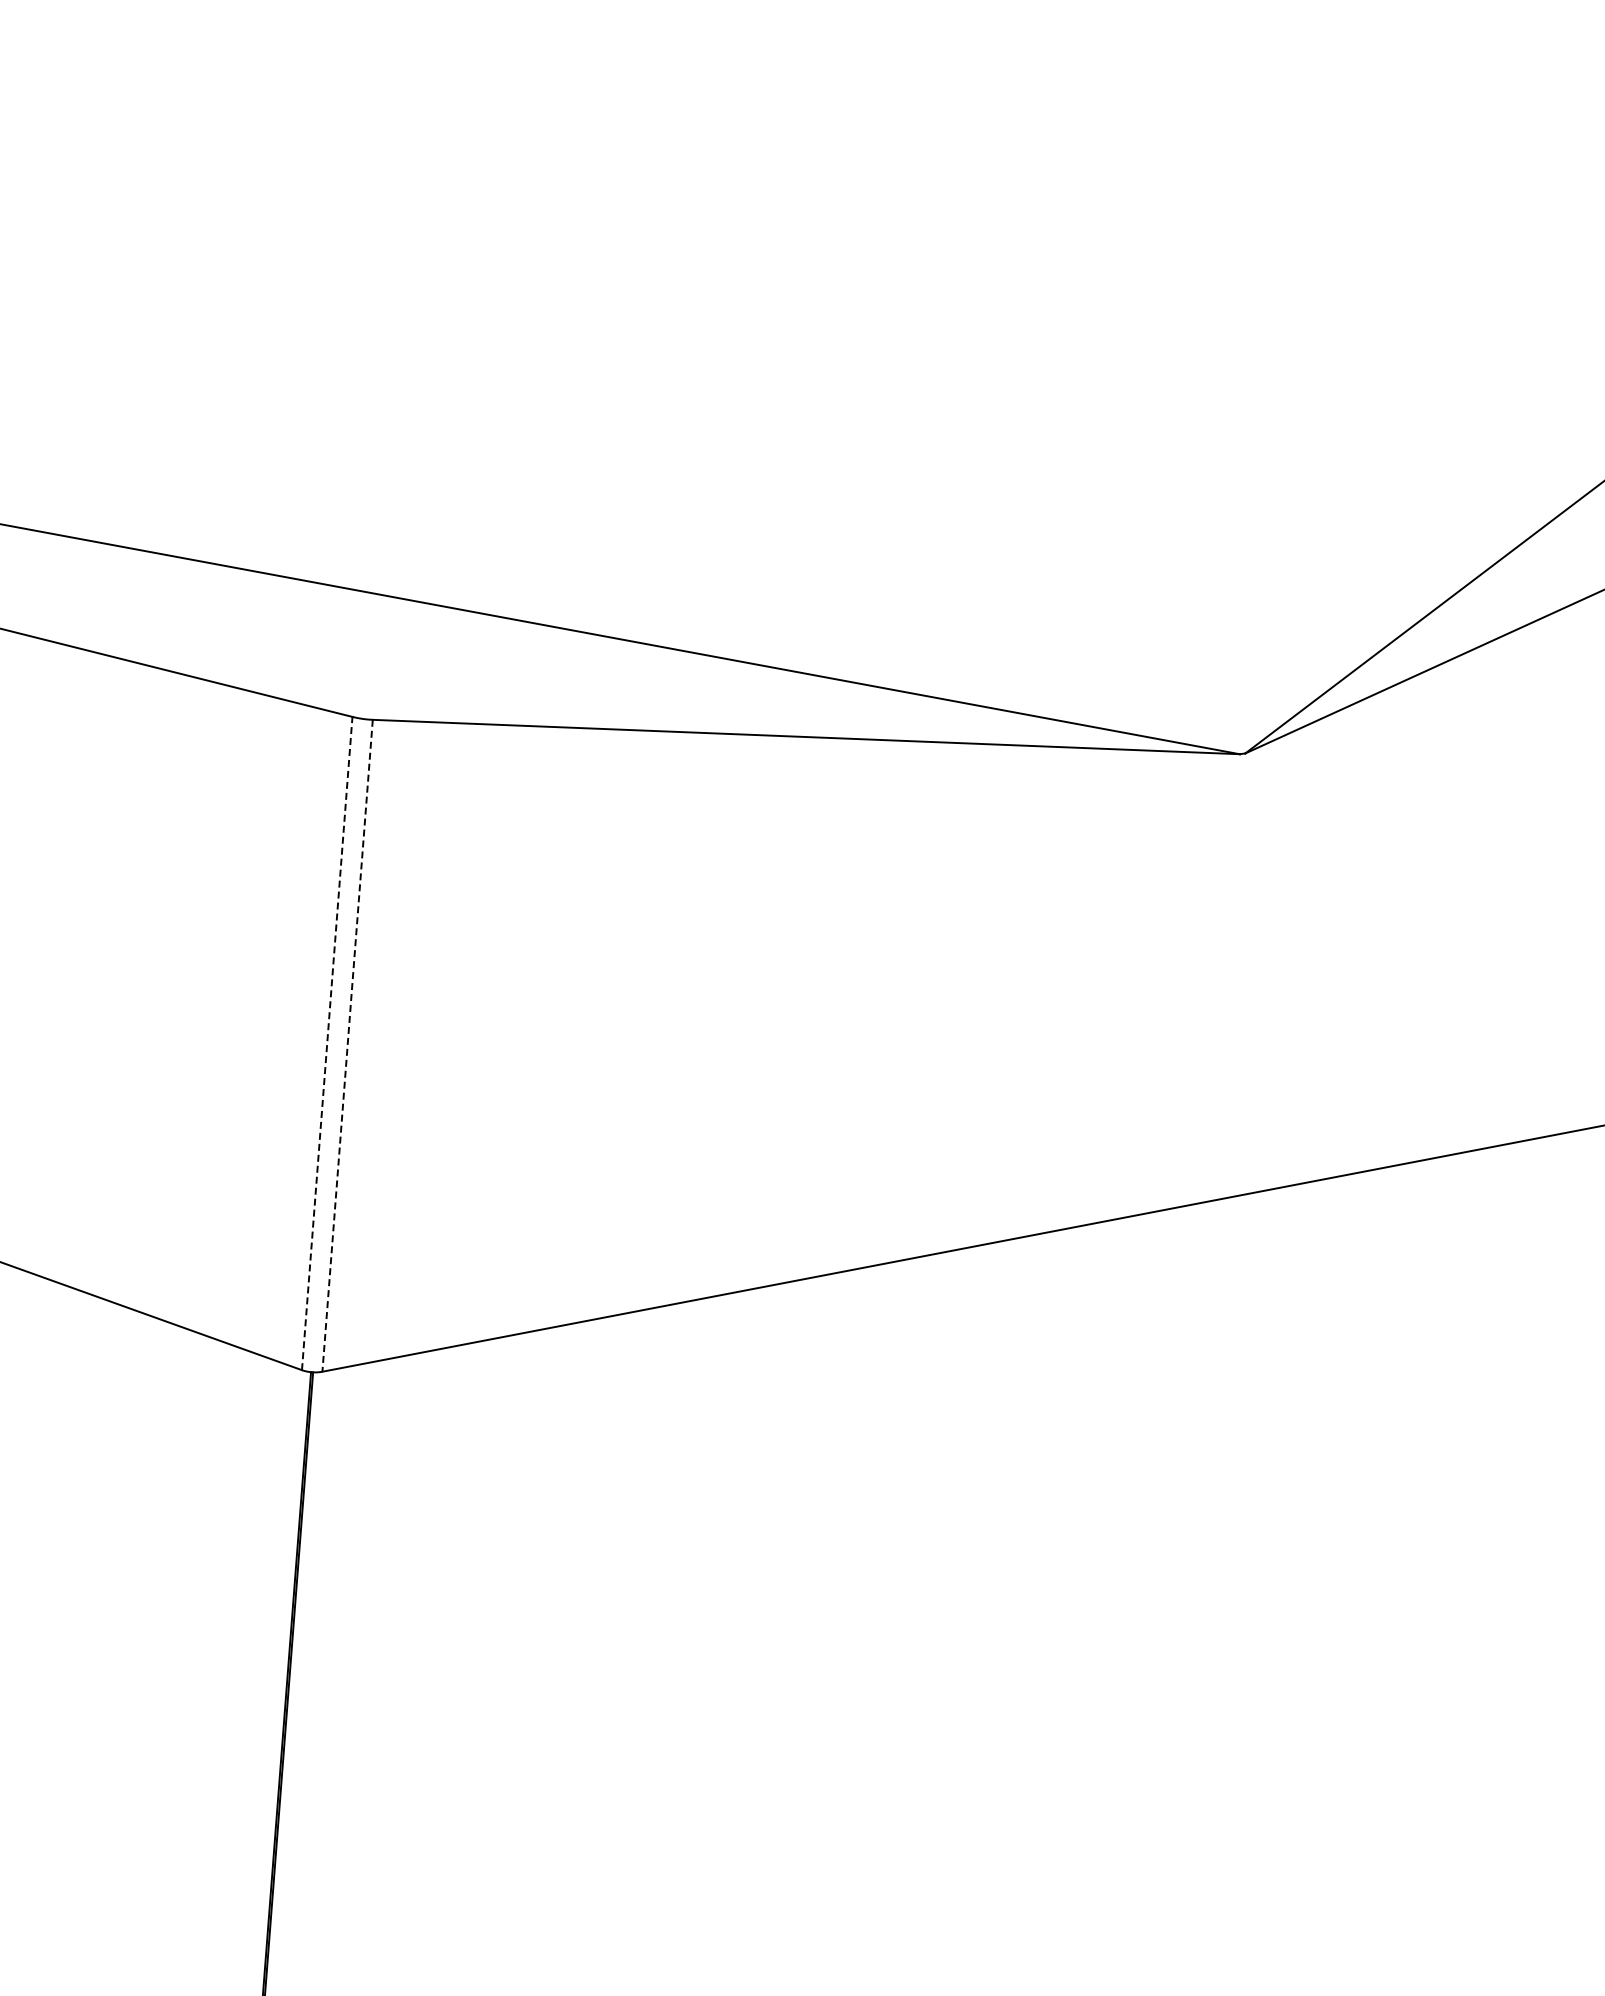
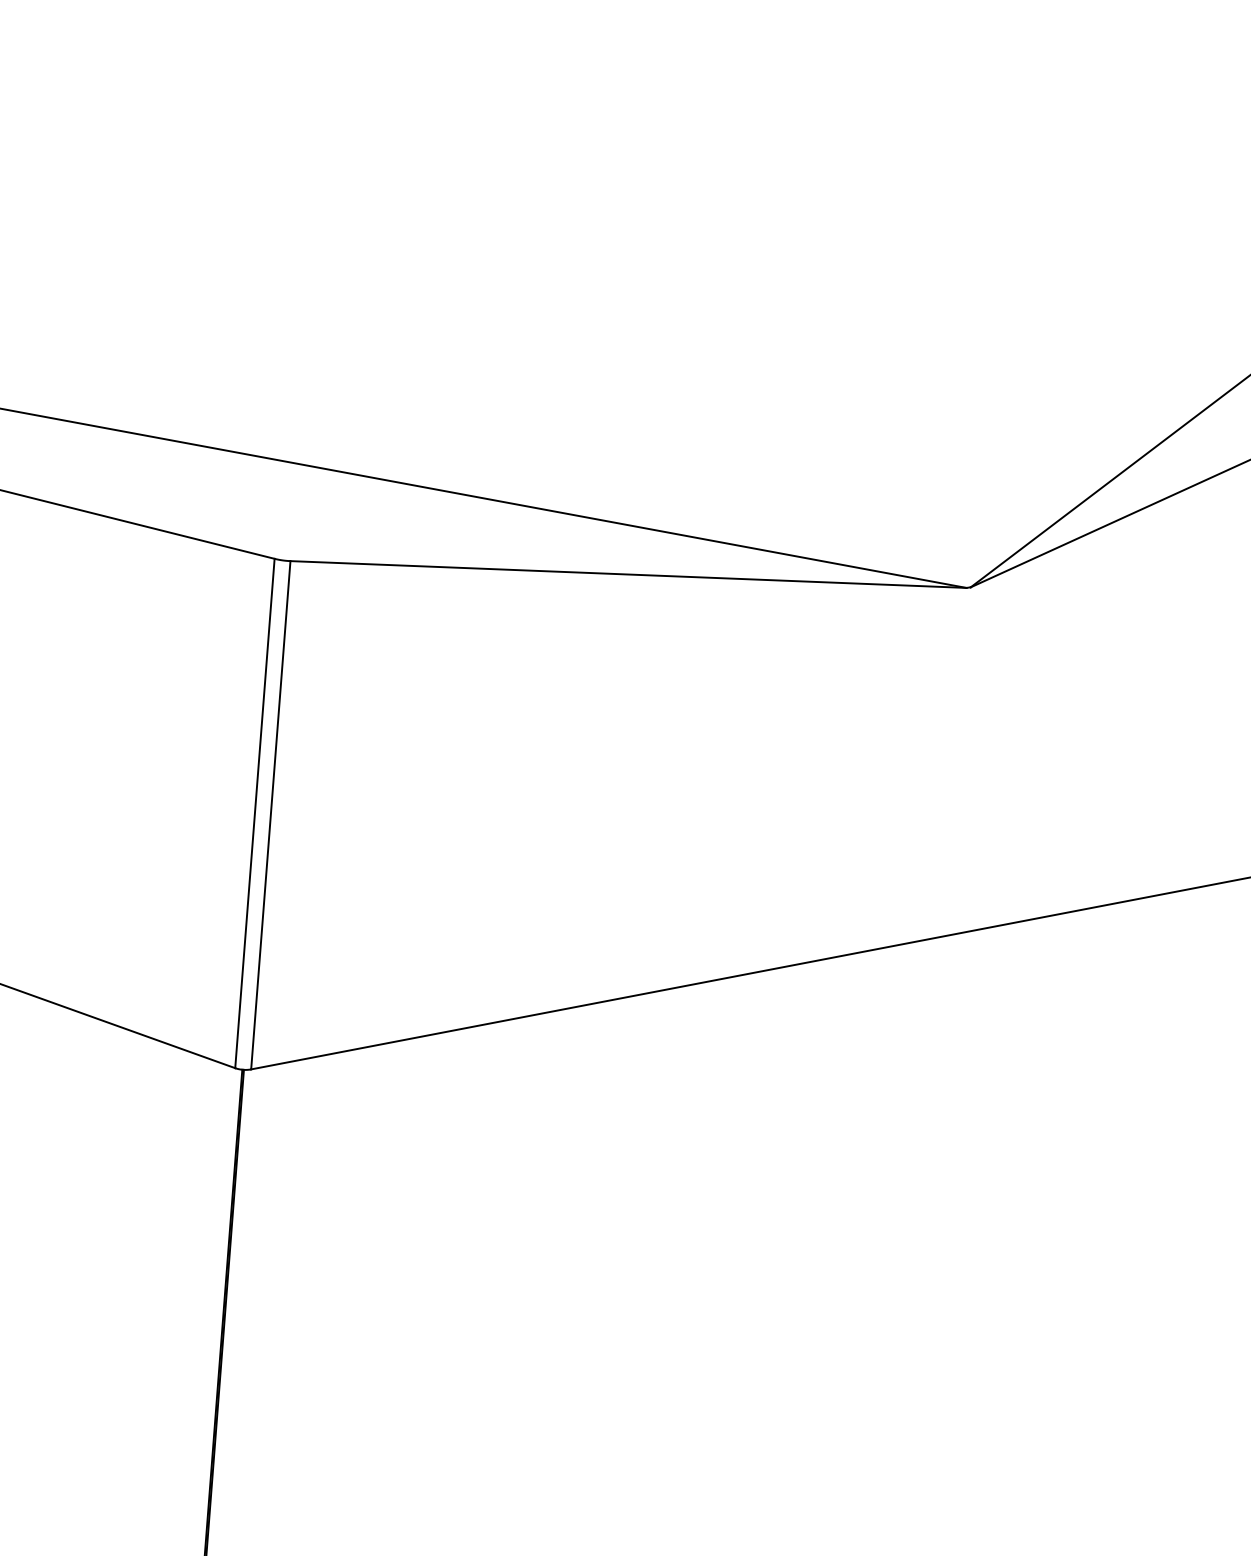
line: (327, 1043) -> (255, 813), dashed -> solid
line: (347, 1045) -> (270, 815), dashed -> solid

